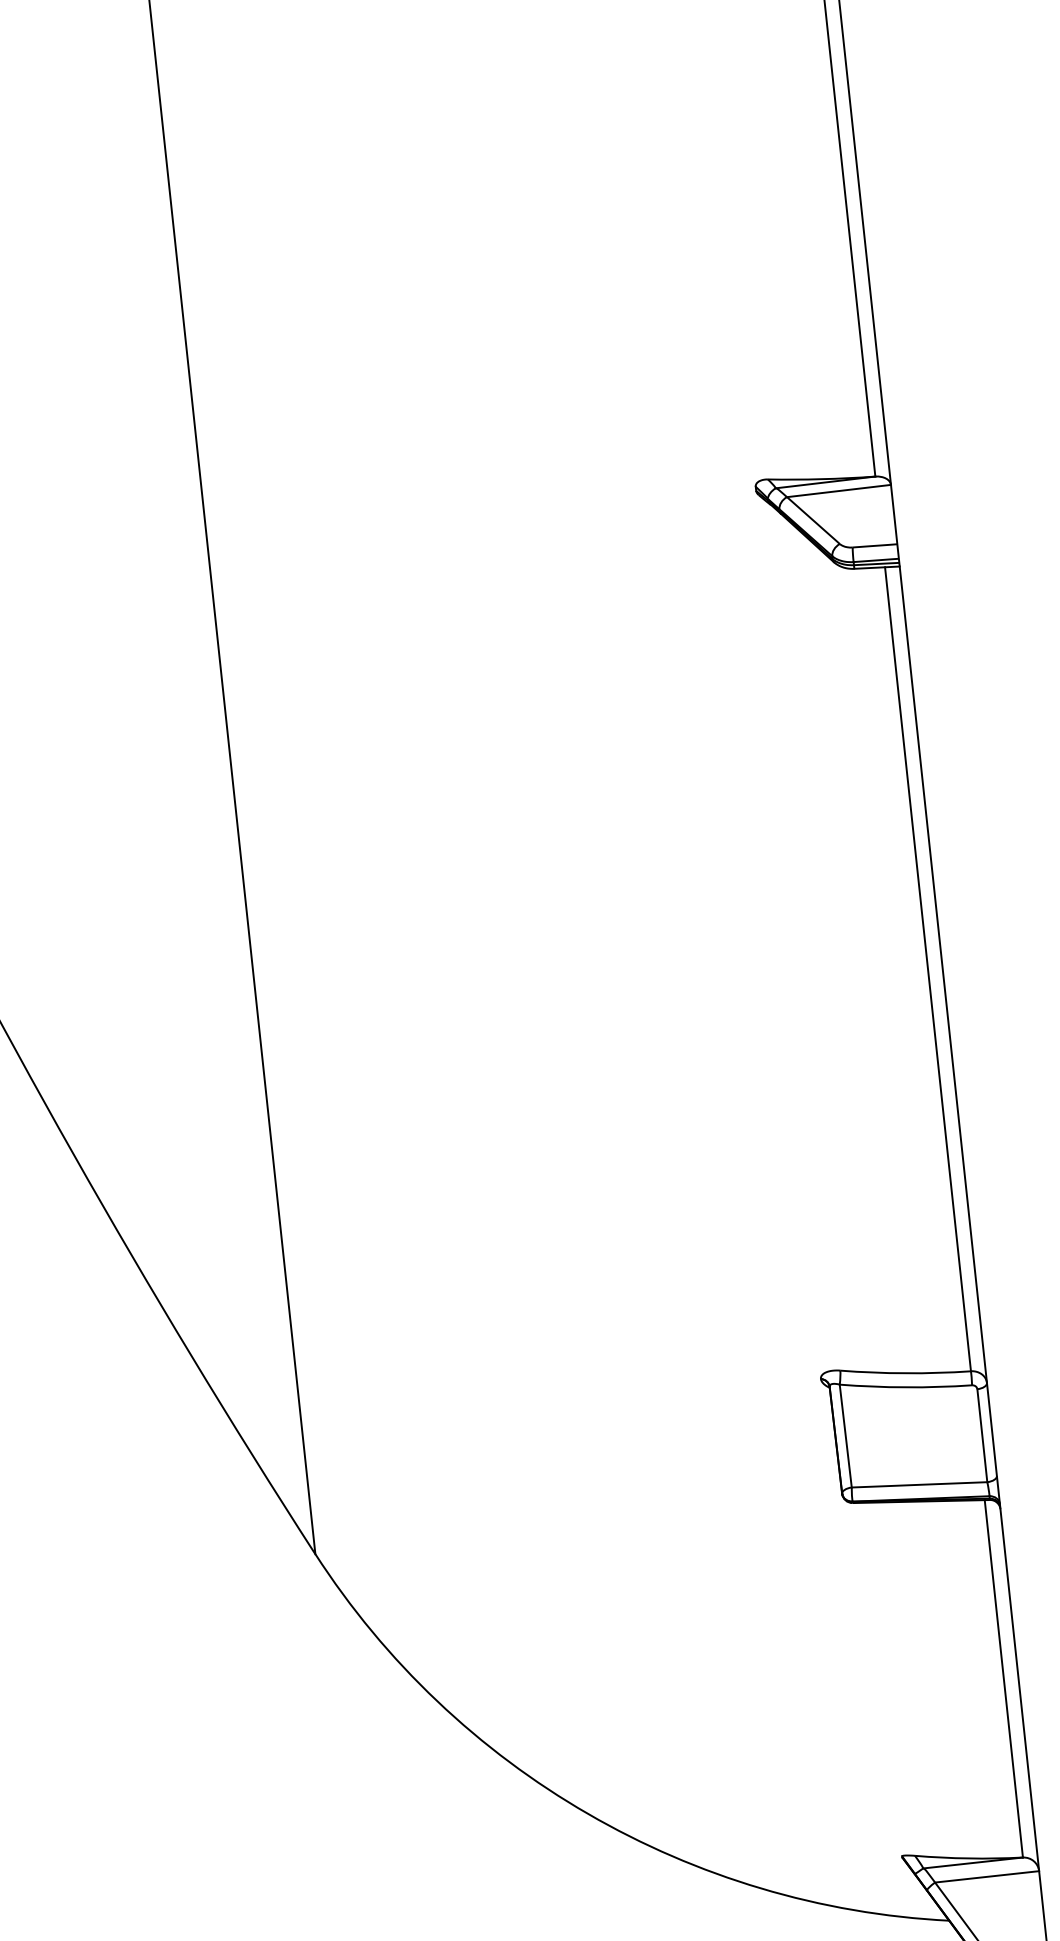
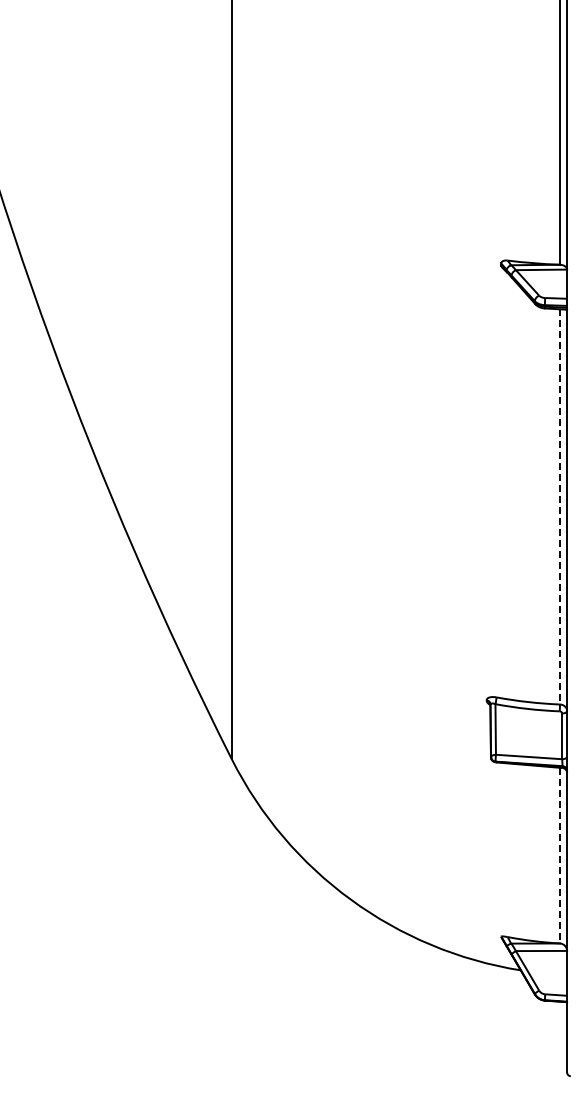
line: (927, 968) -> (559, 506), solid -> dashed
line: (1002, 1678) -> (559, 855), solid -> dashed

